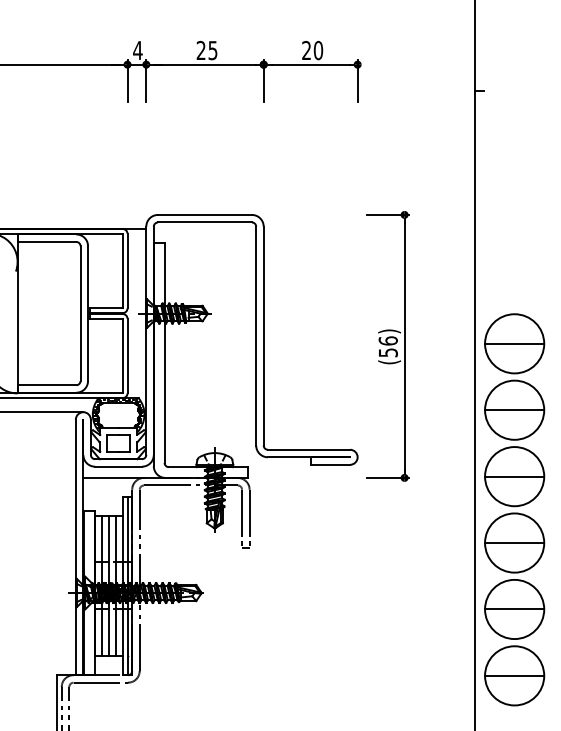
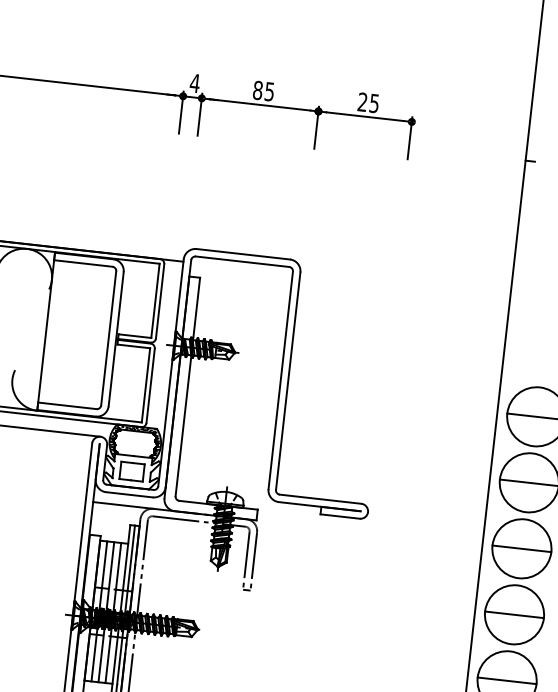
text: (200, 50) -> (257, 90), 25 -> 85
text: (318, 50) -> (374, 103), 20 -> 25
part: (387, 346) -> (410, 405), removed

